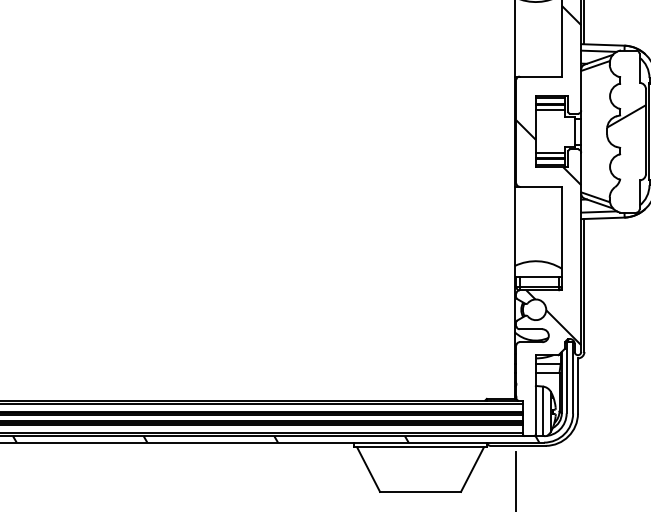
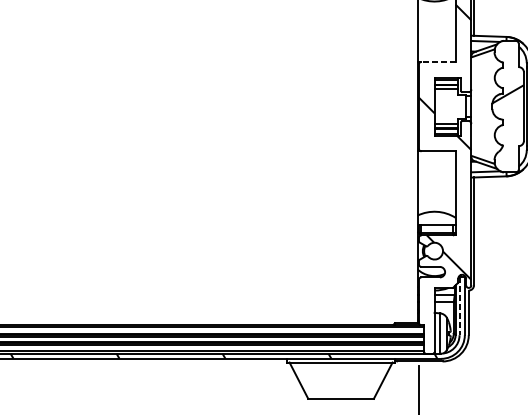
line: (540, 76) -> (438, 61), solid -> dashed
line: (566, 377) -> (459, 306), solid -> dashed

